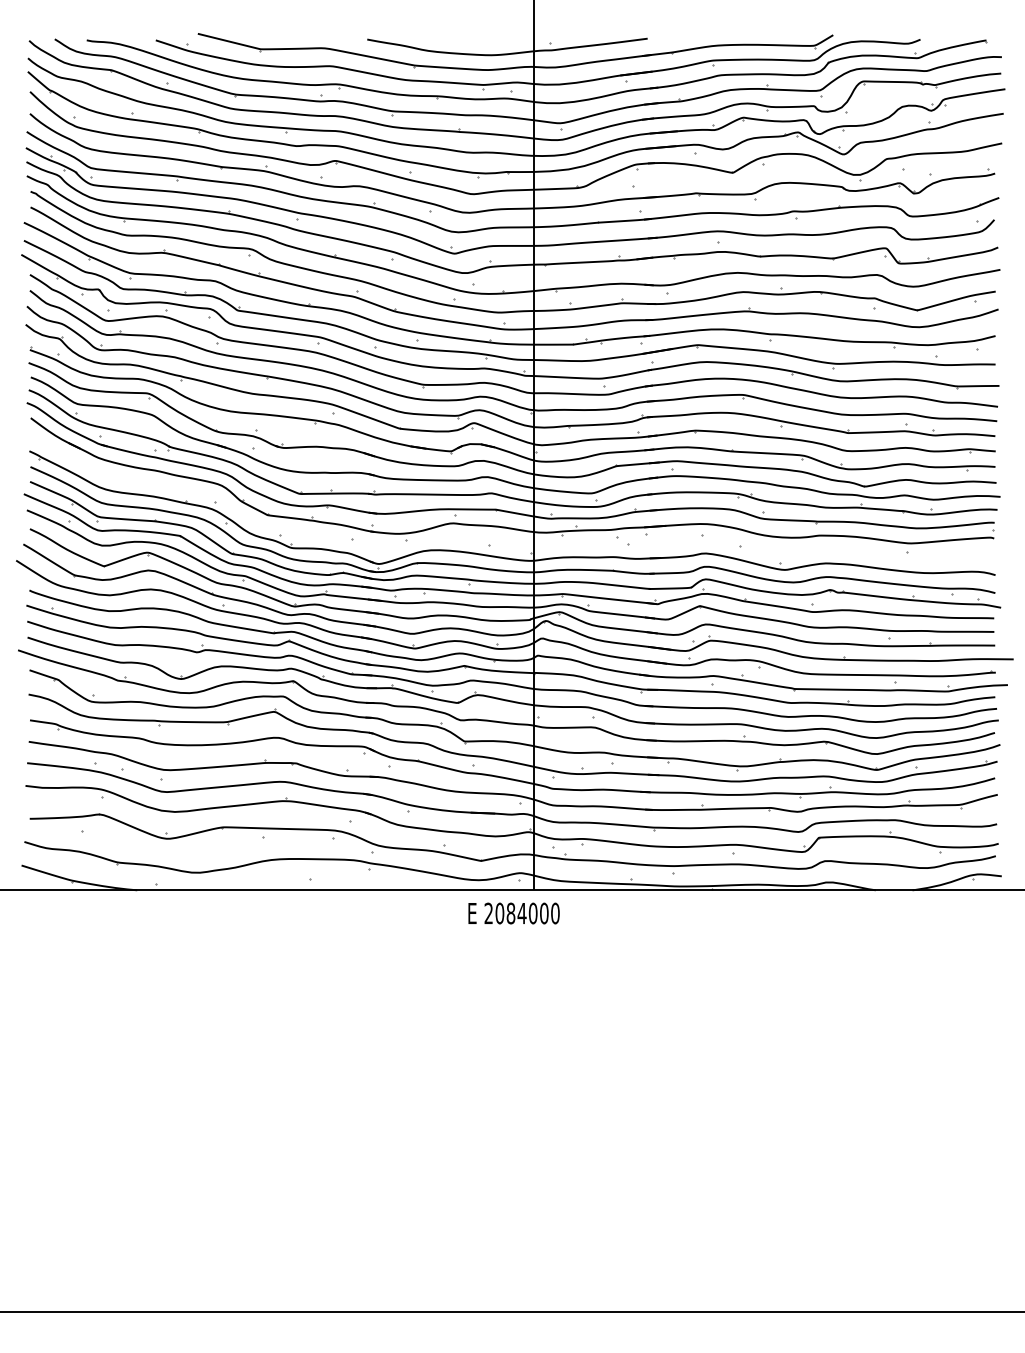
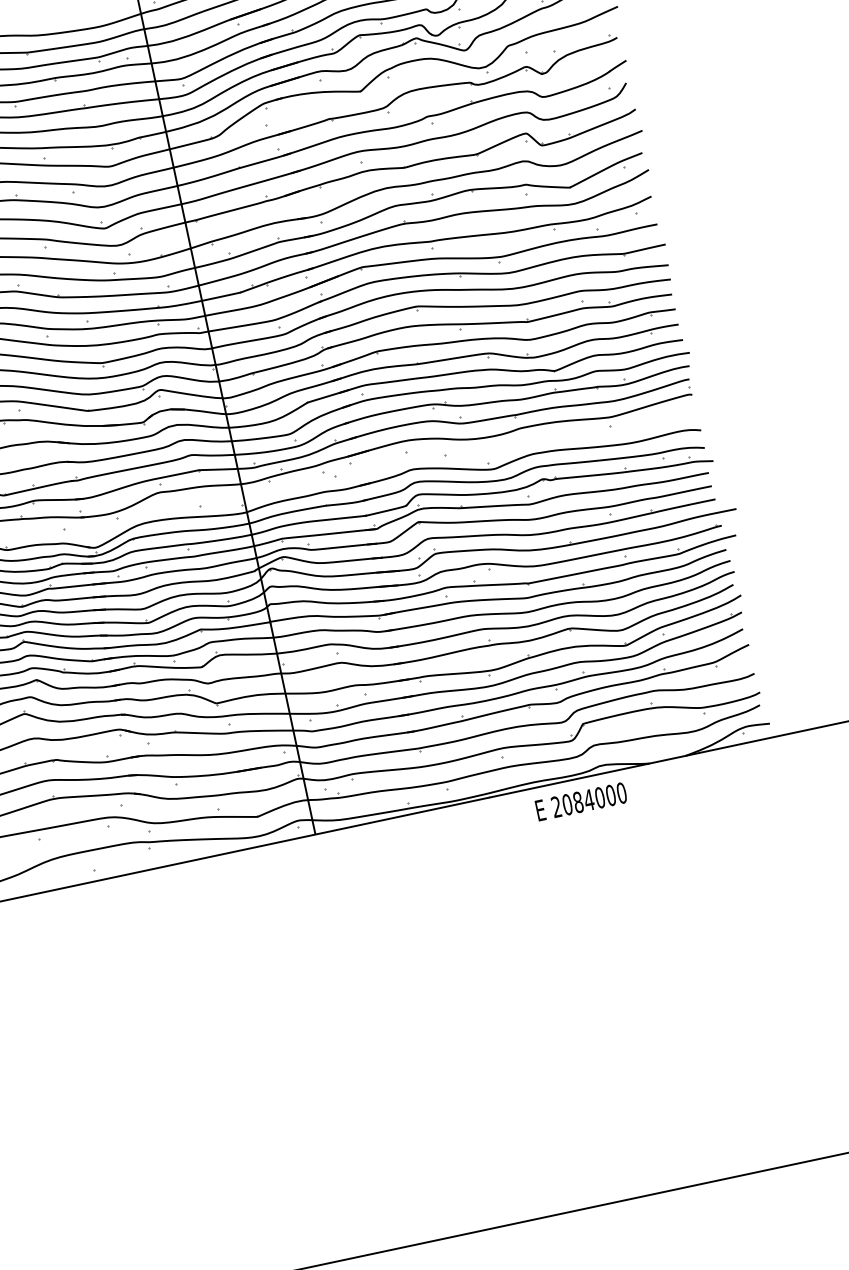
text: (513, 913) -> (580, 801), moved

